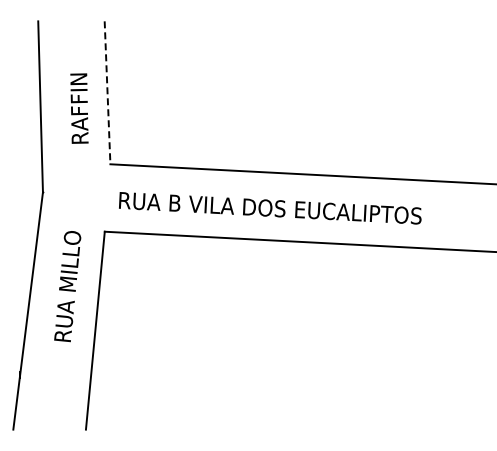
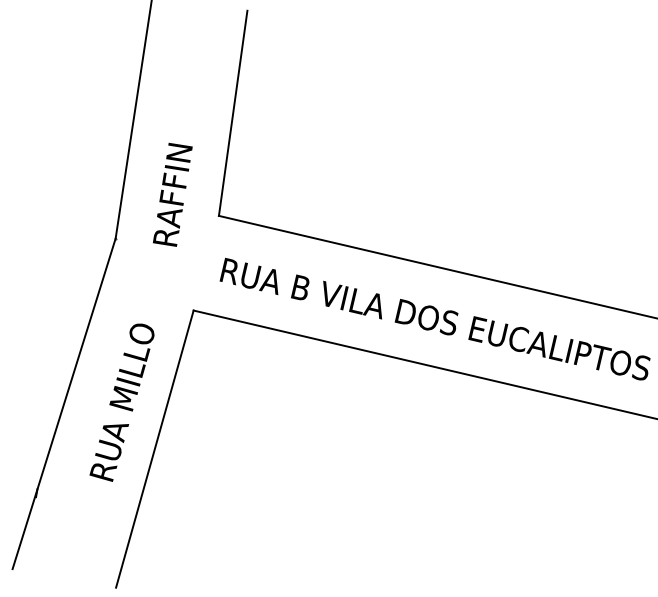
line: (107, 92) -> (233, 112), dashed -> solid
text: (79, 108) -> (172, 194), moved
text: (67, 286) -> (122, 401), moved

